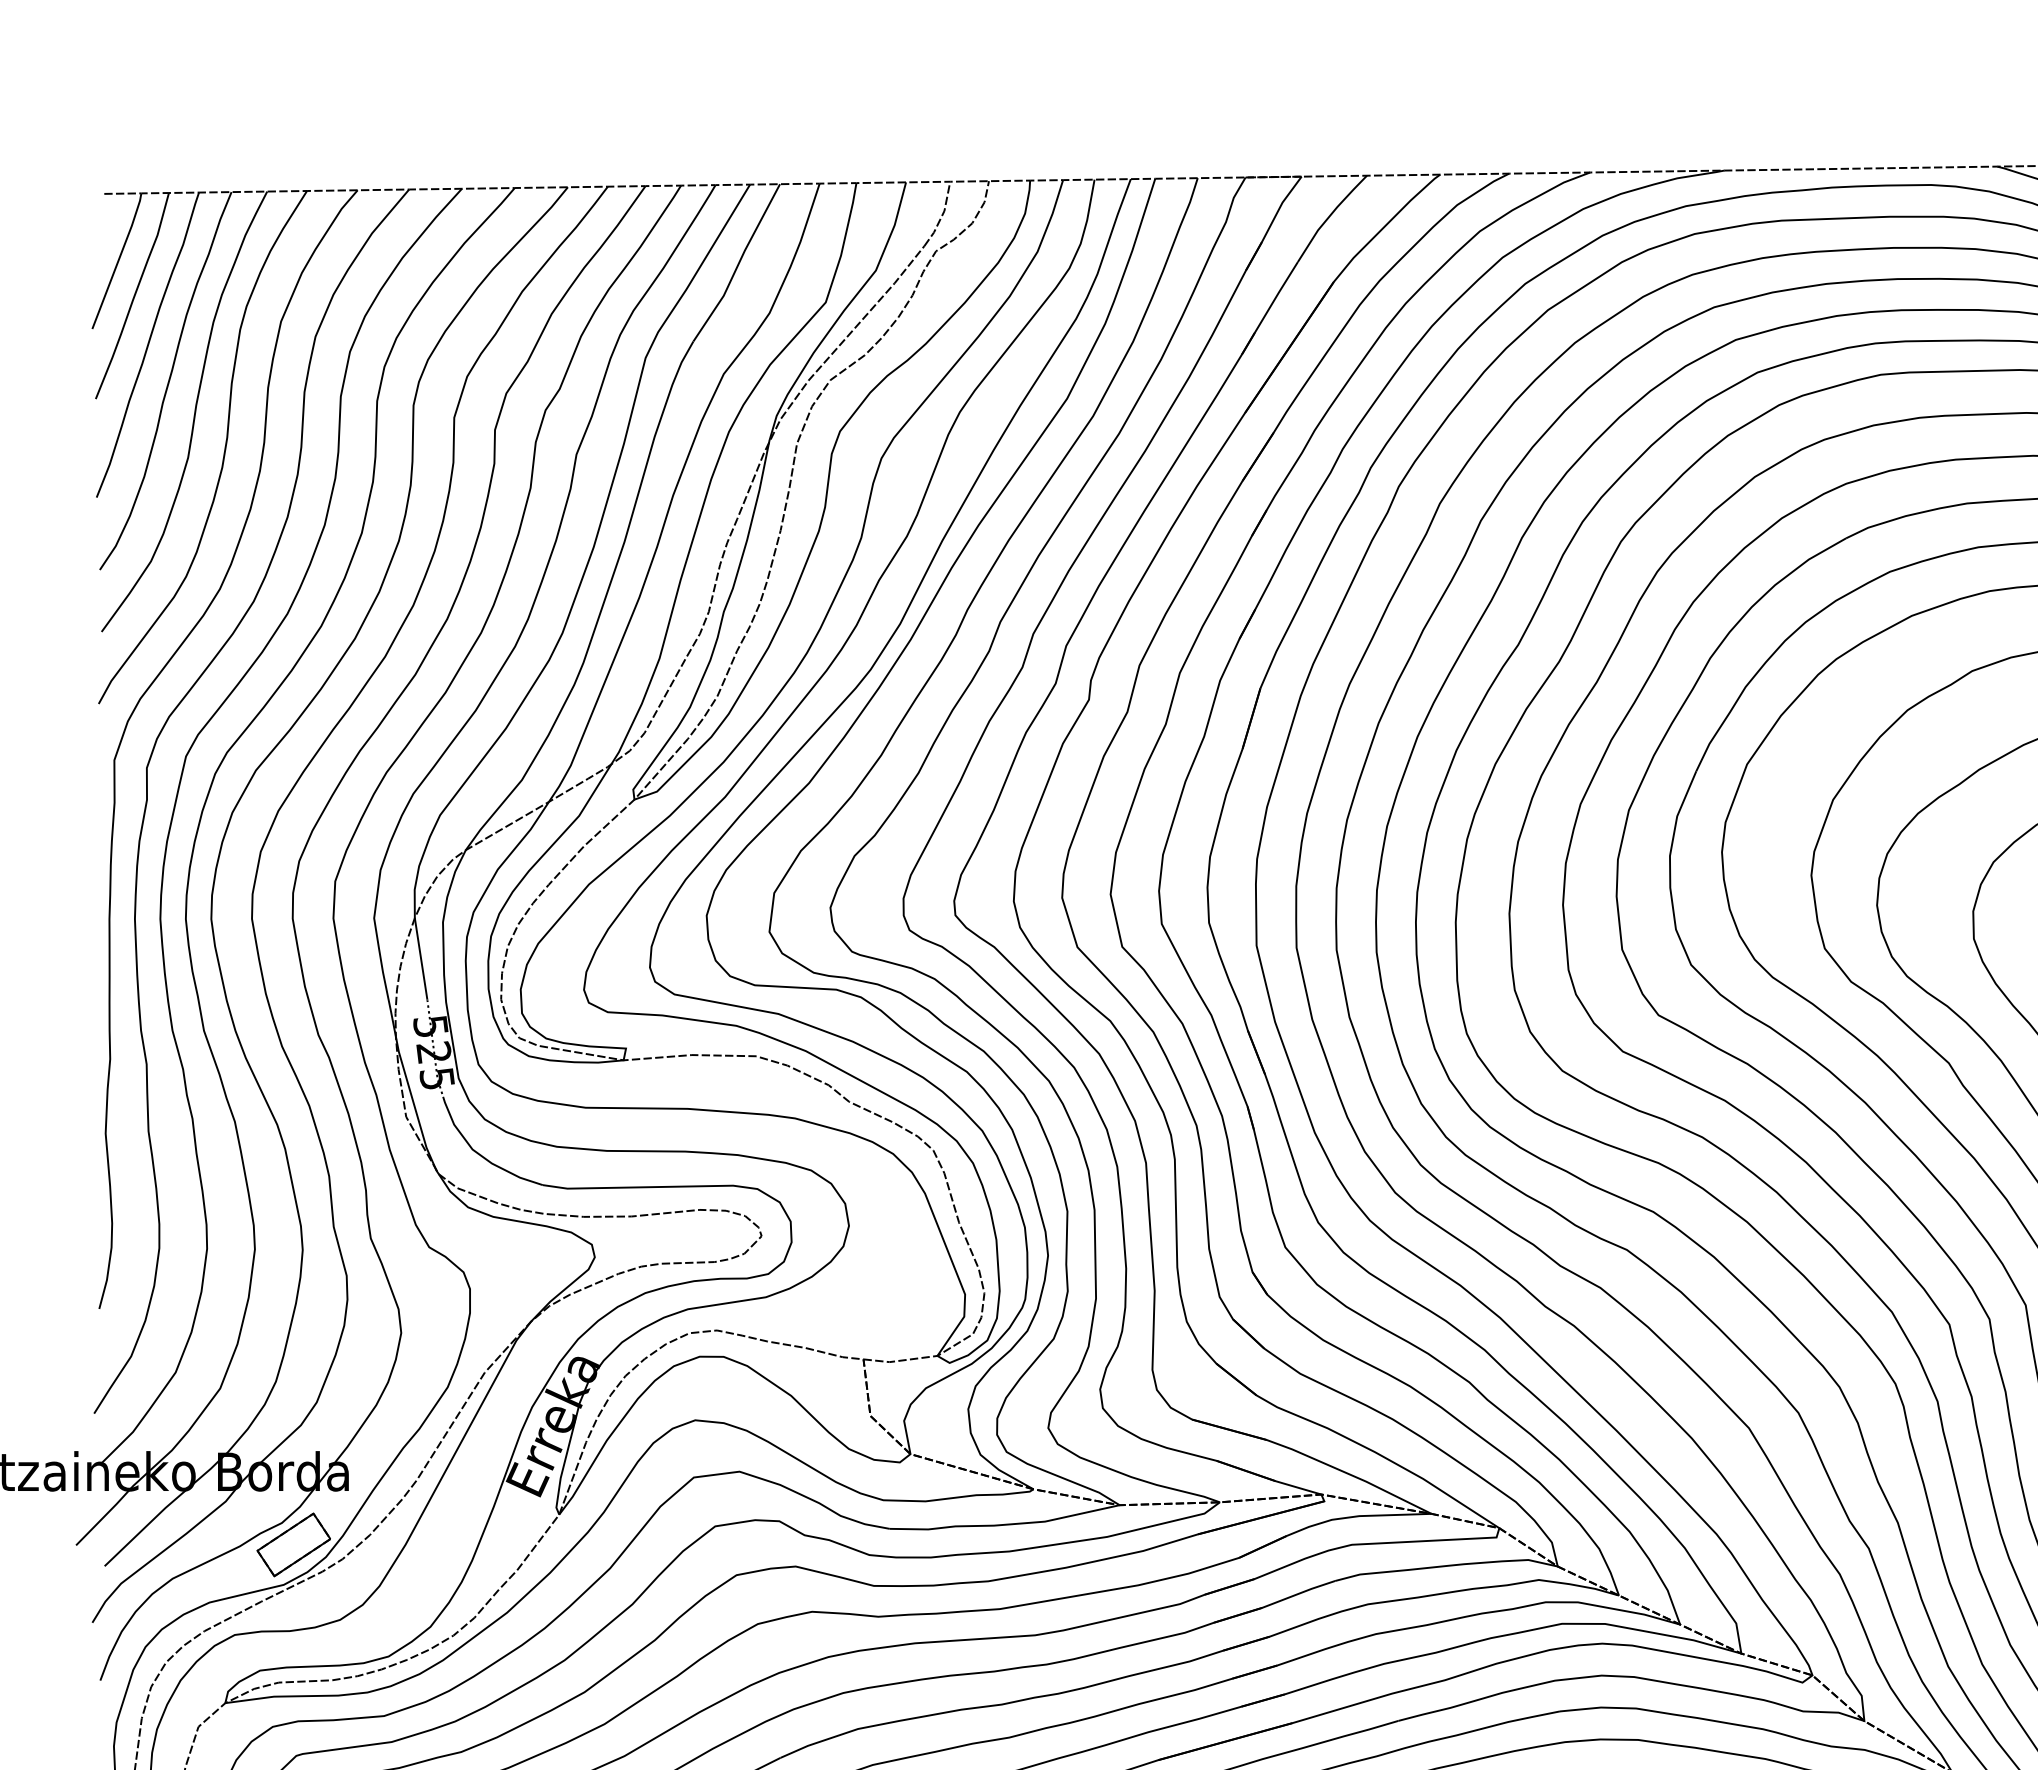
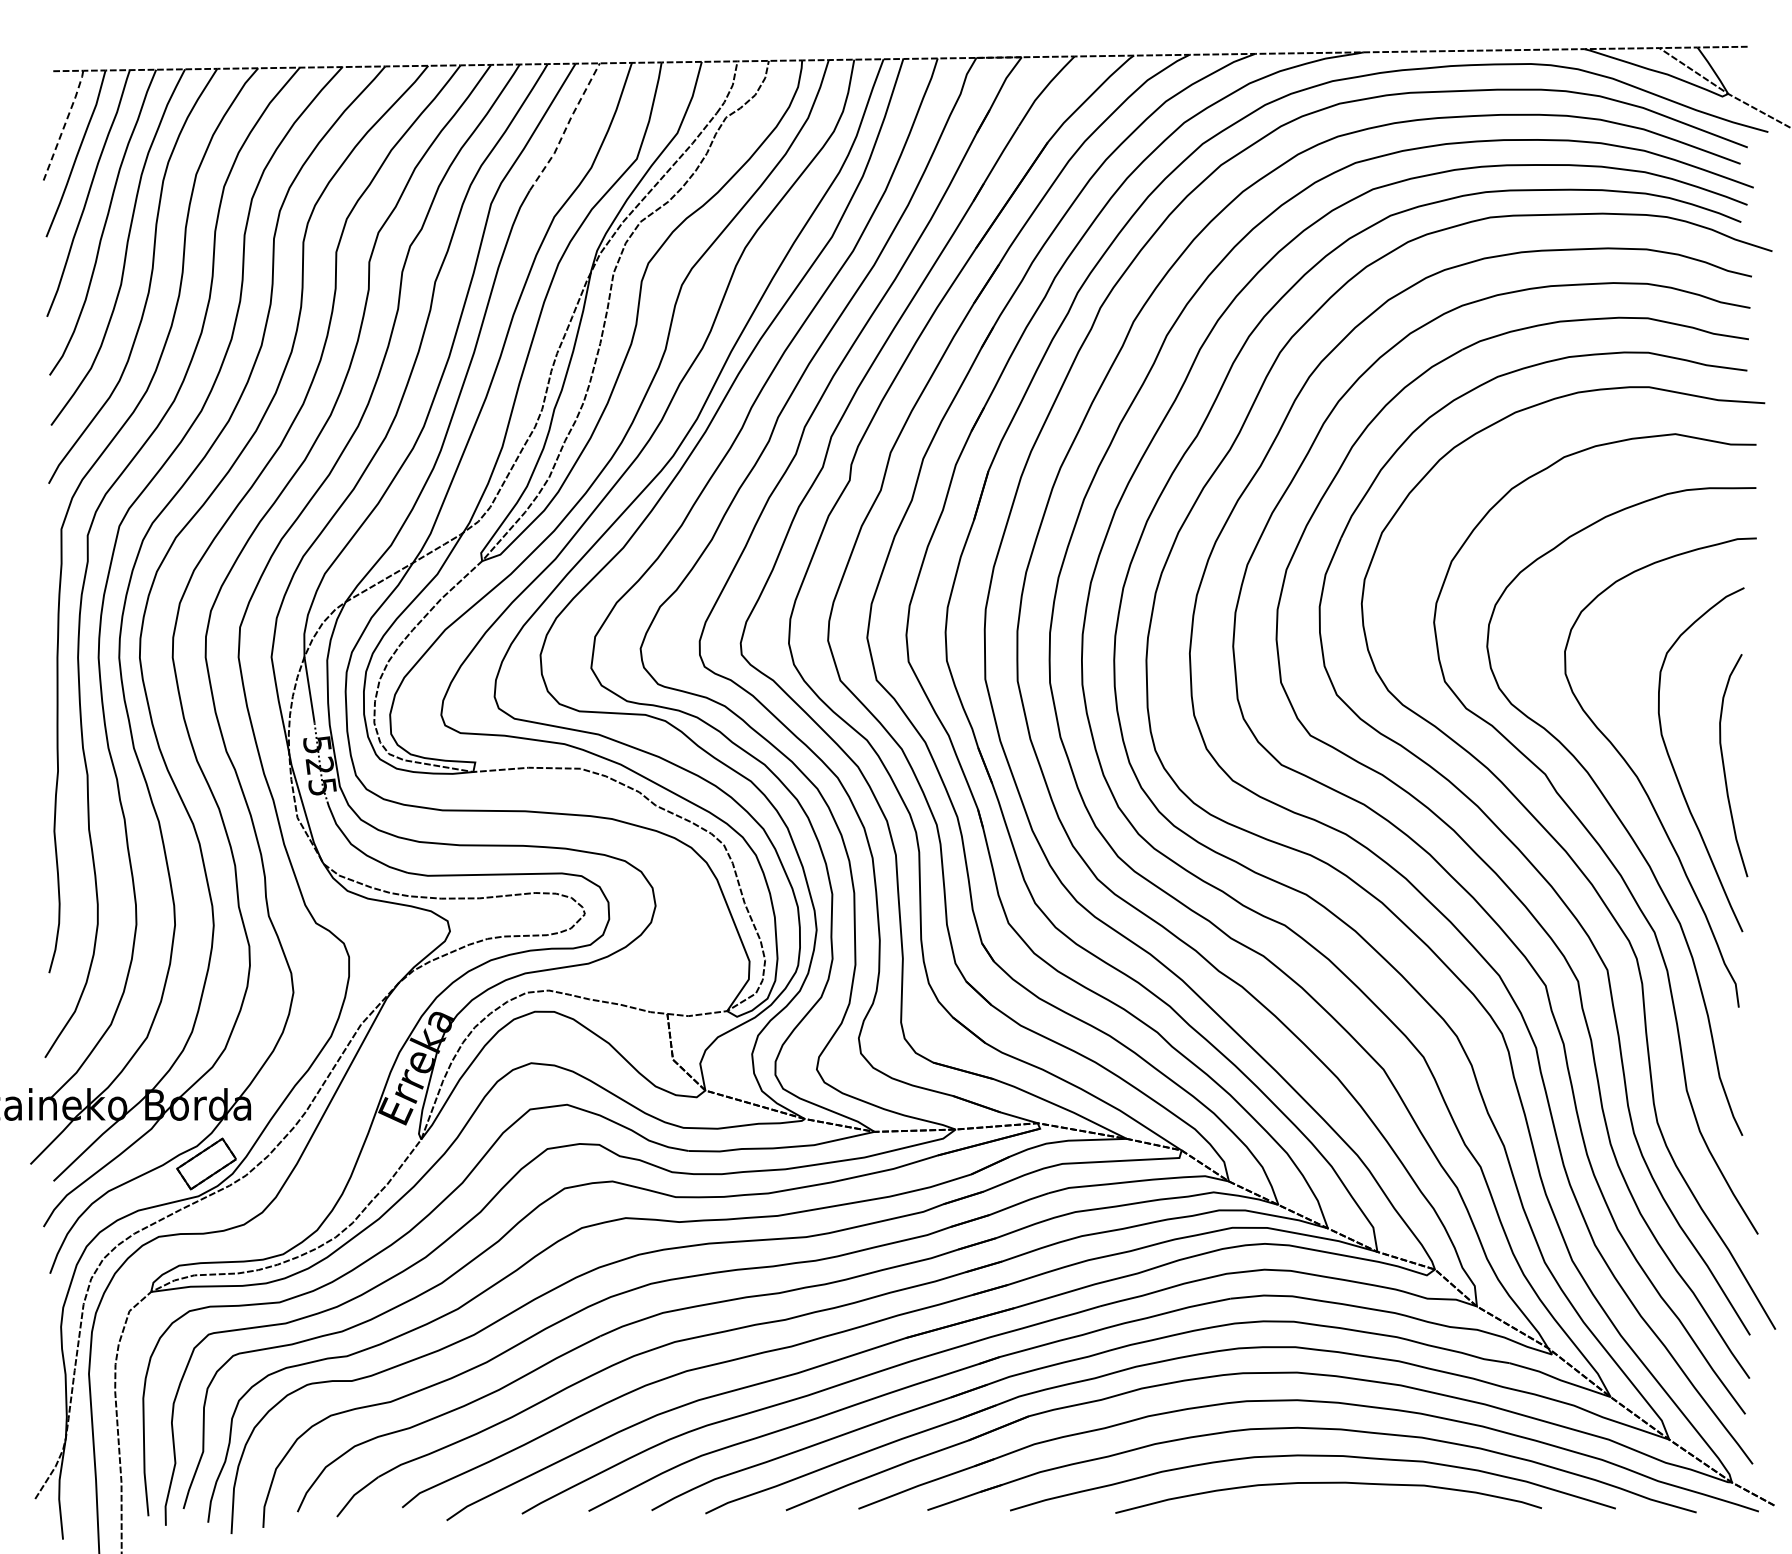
line: (118, 259) -> (64, 124), solid -> dashed
line: (738, 263) -> (566, 127), solid -> dashed

